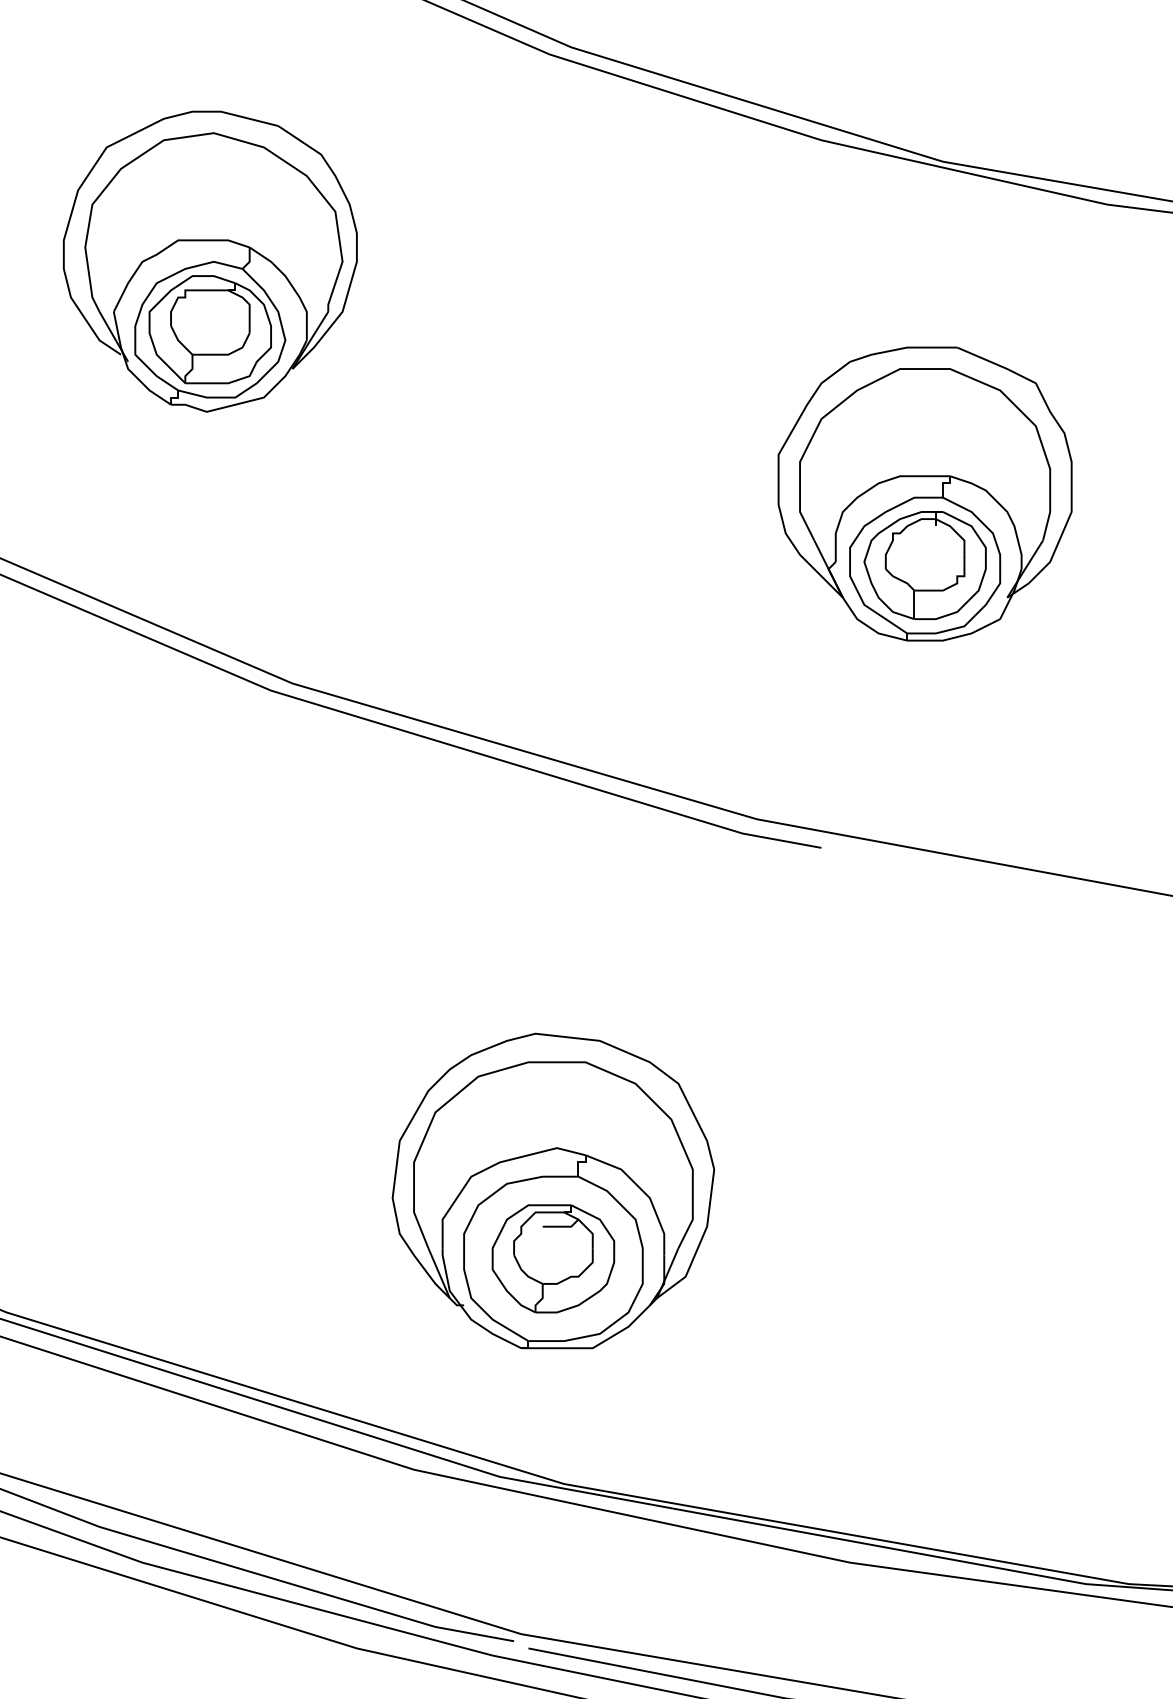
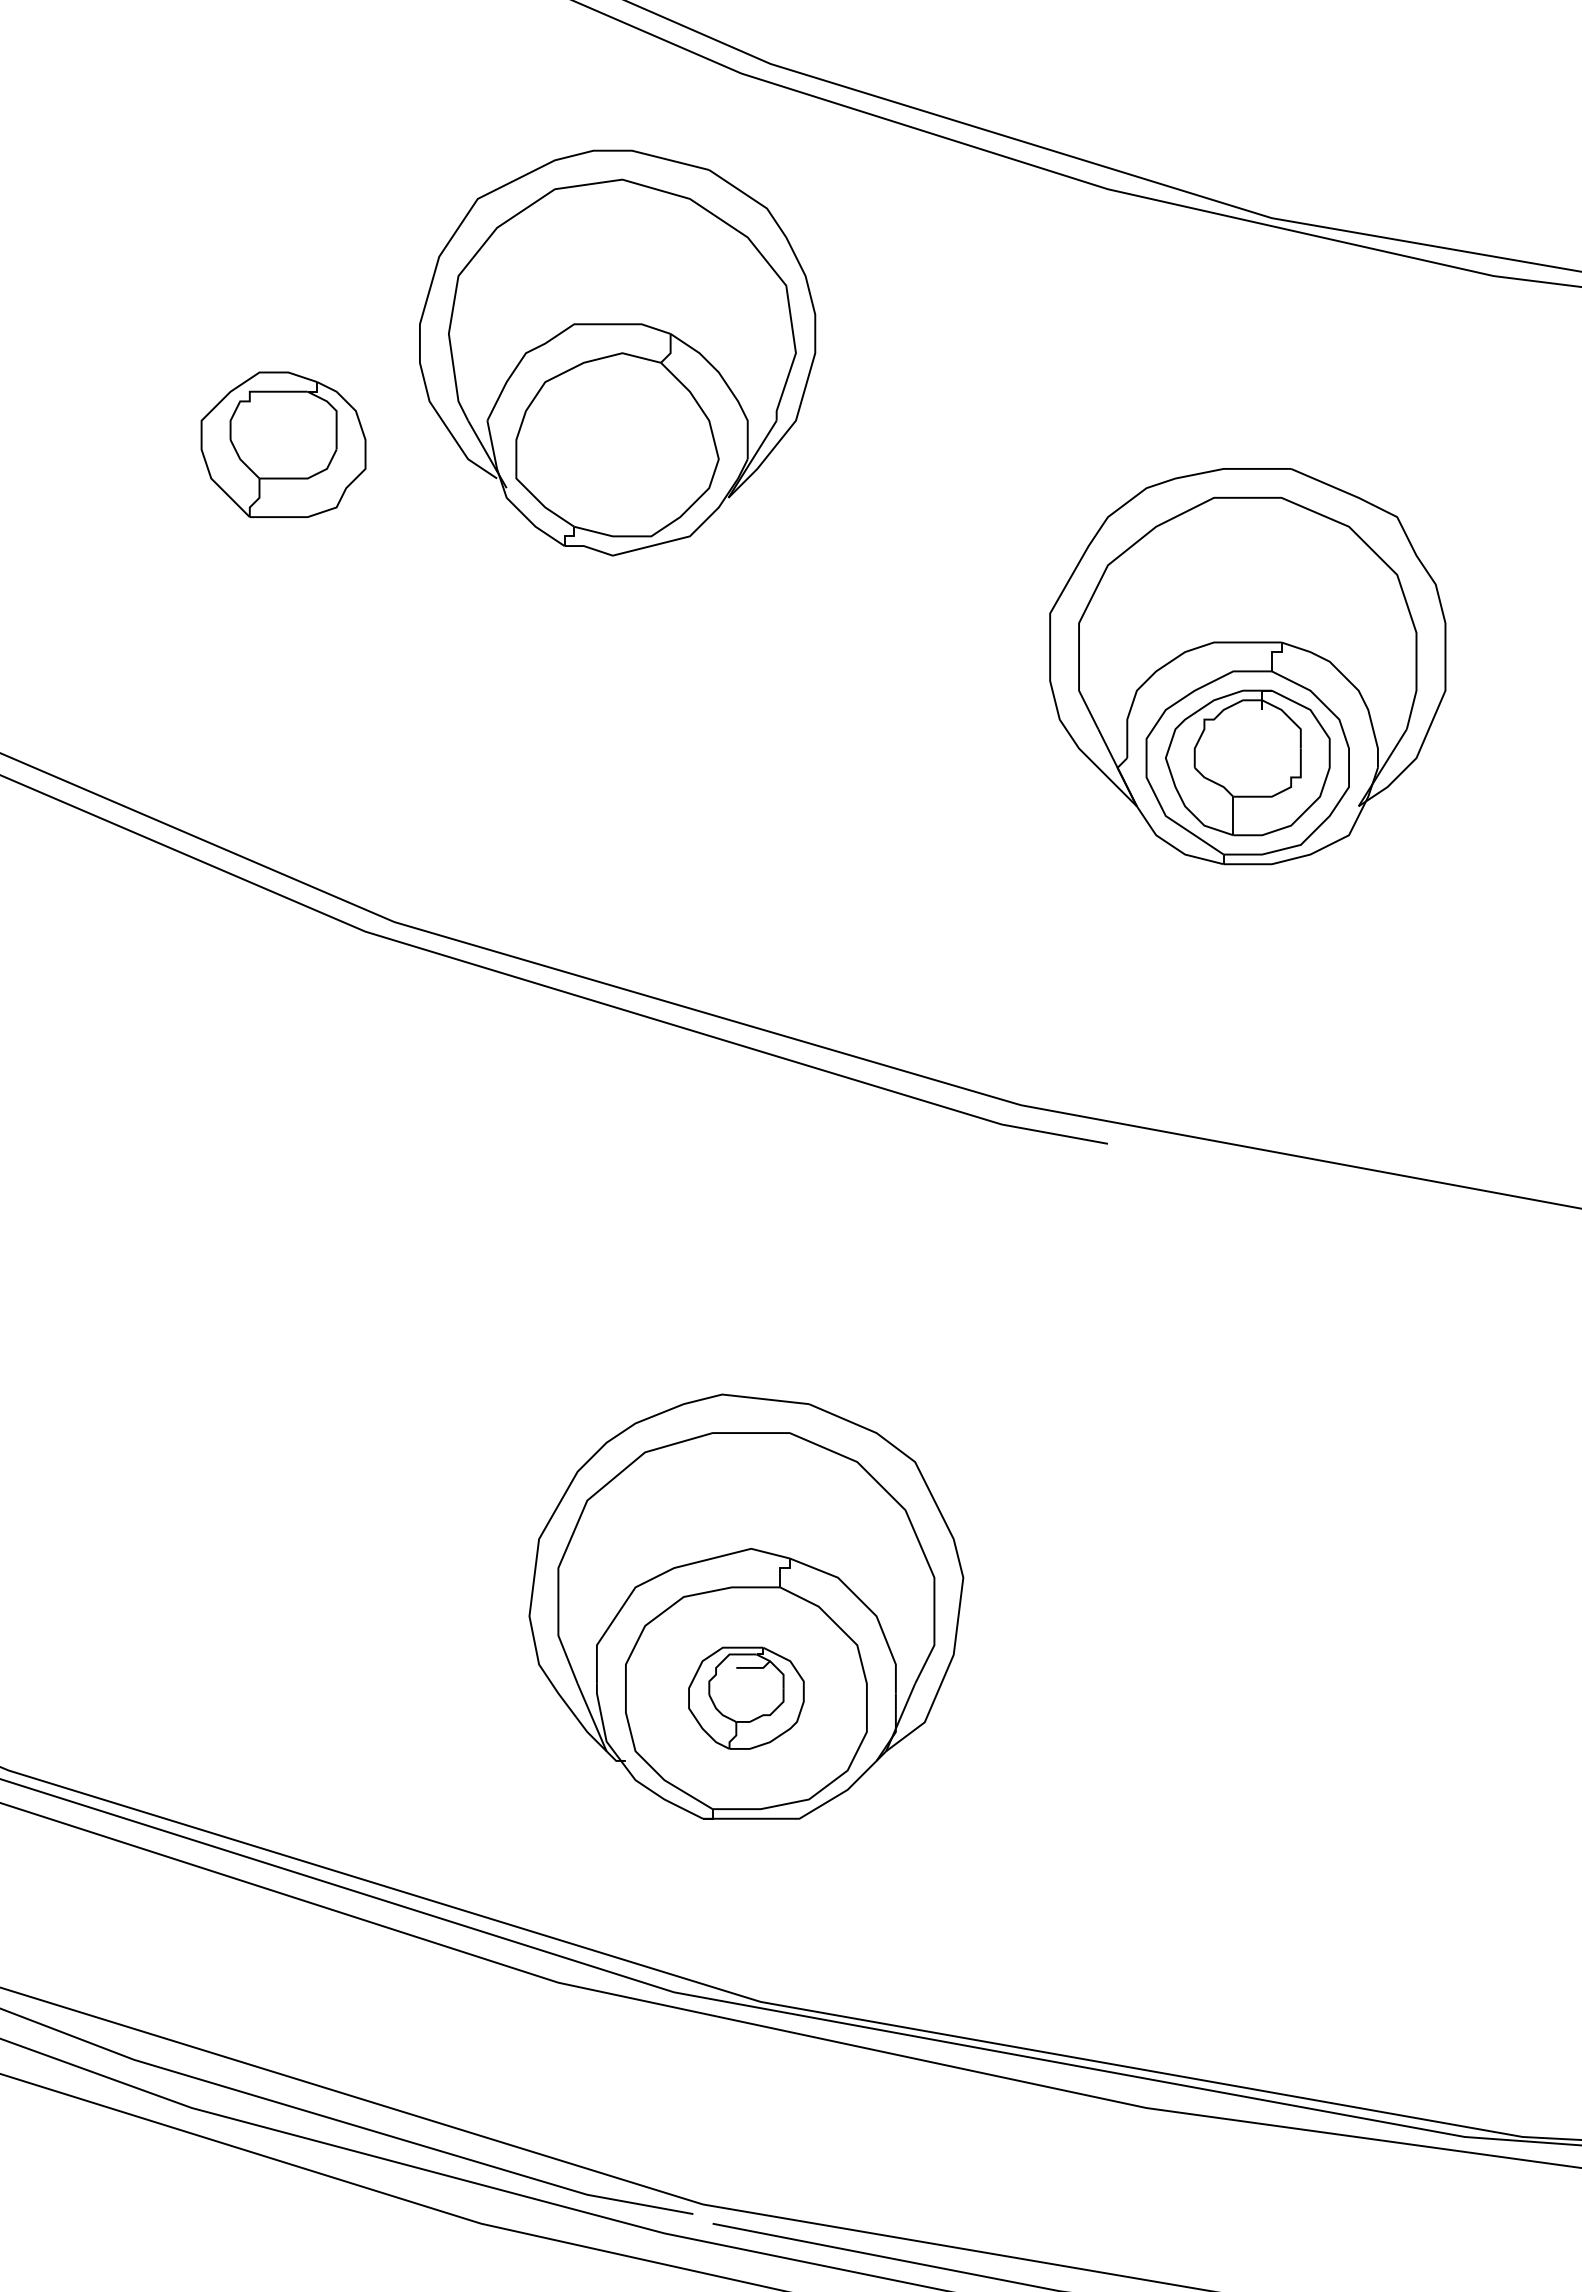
part: (210, 261) -> (617, 352), moved
part: (553, 1259) -> (746, 1698), size x0.7

